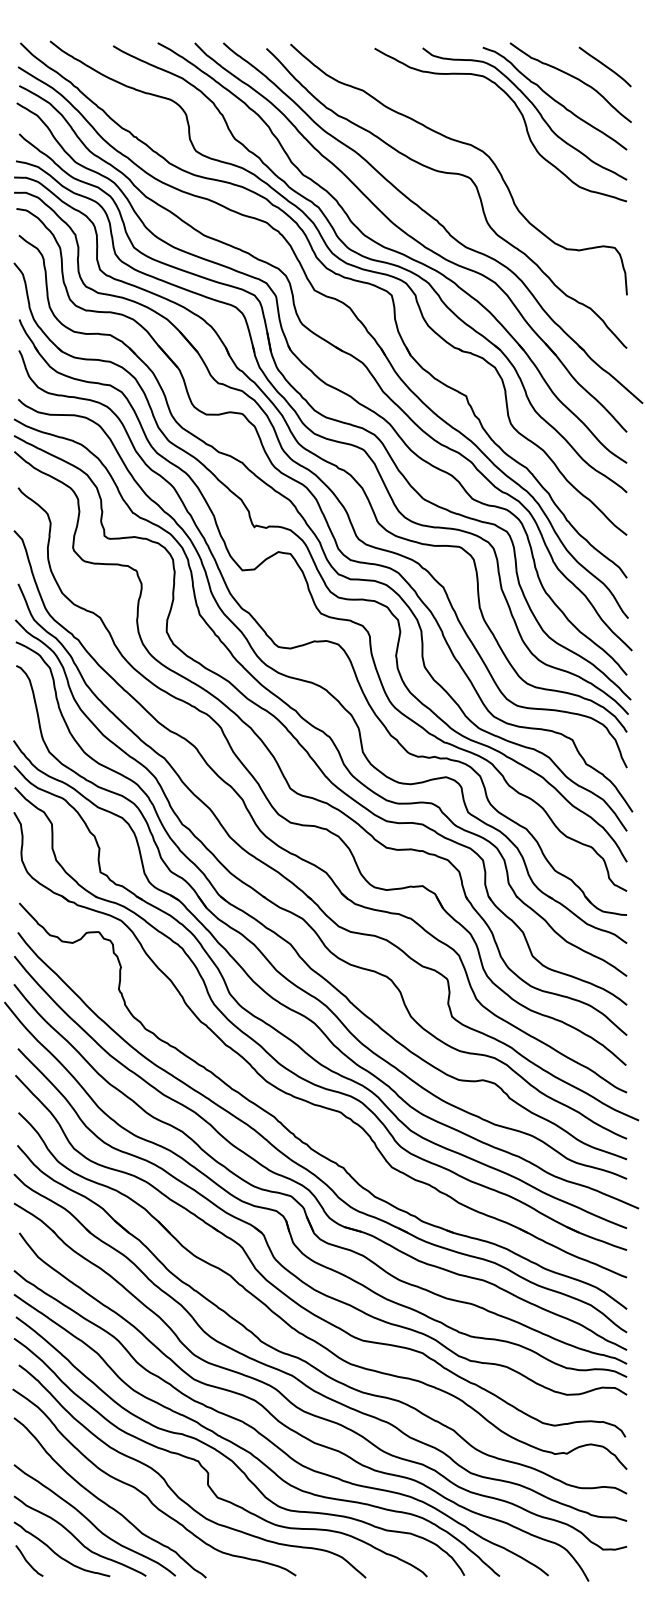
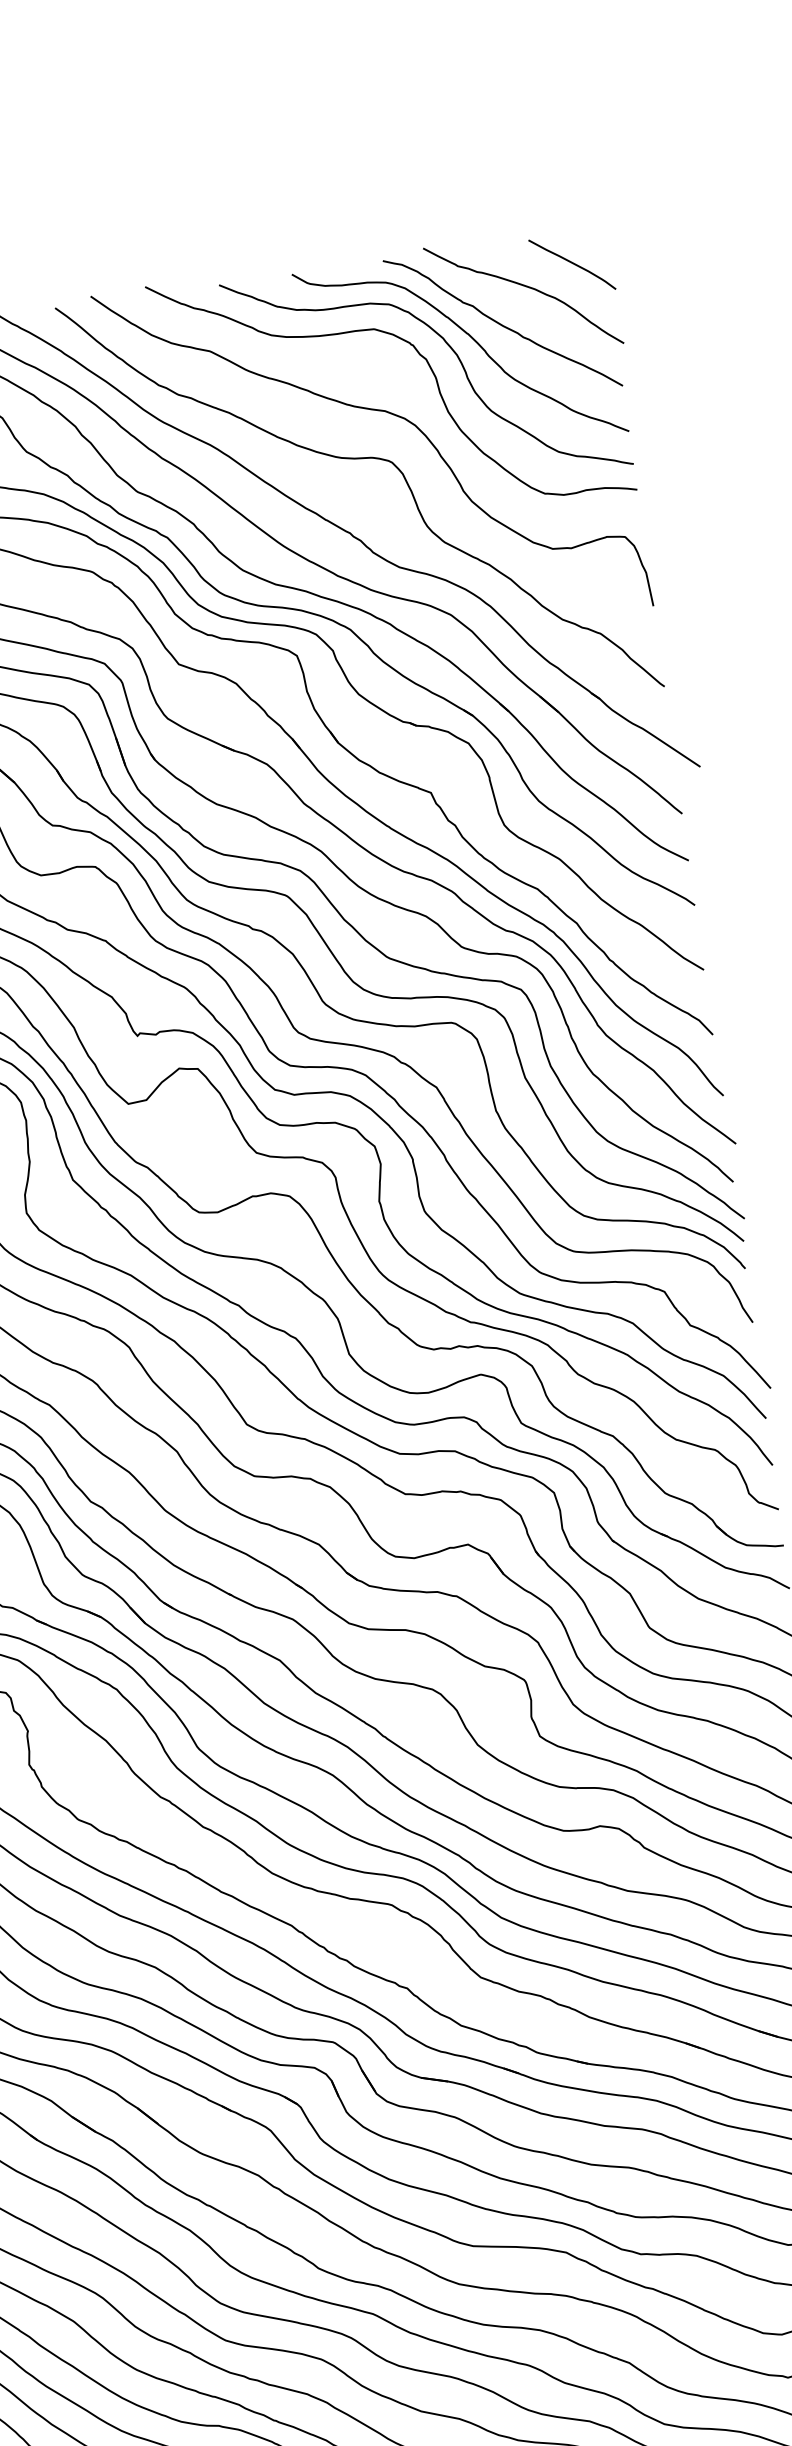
curve: (503, 122) -> (429, 370), added

